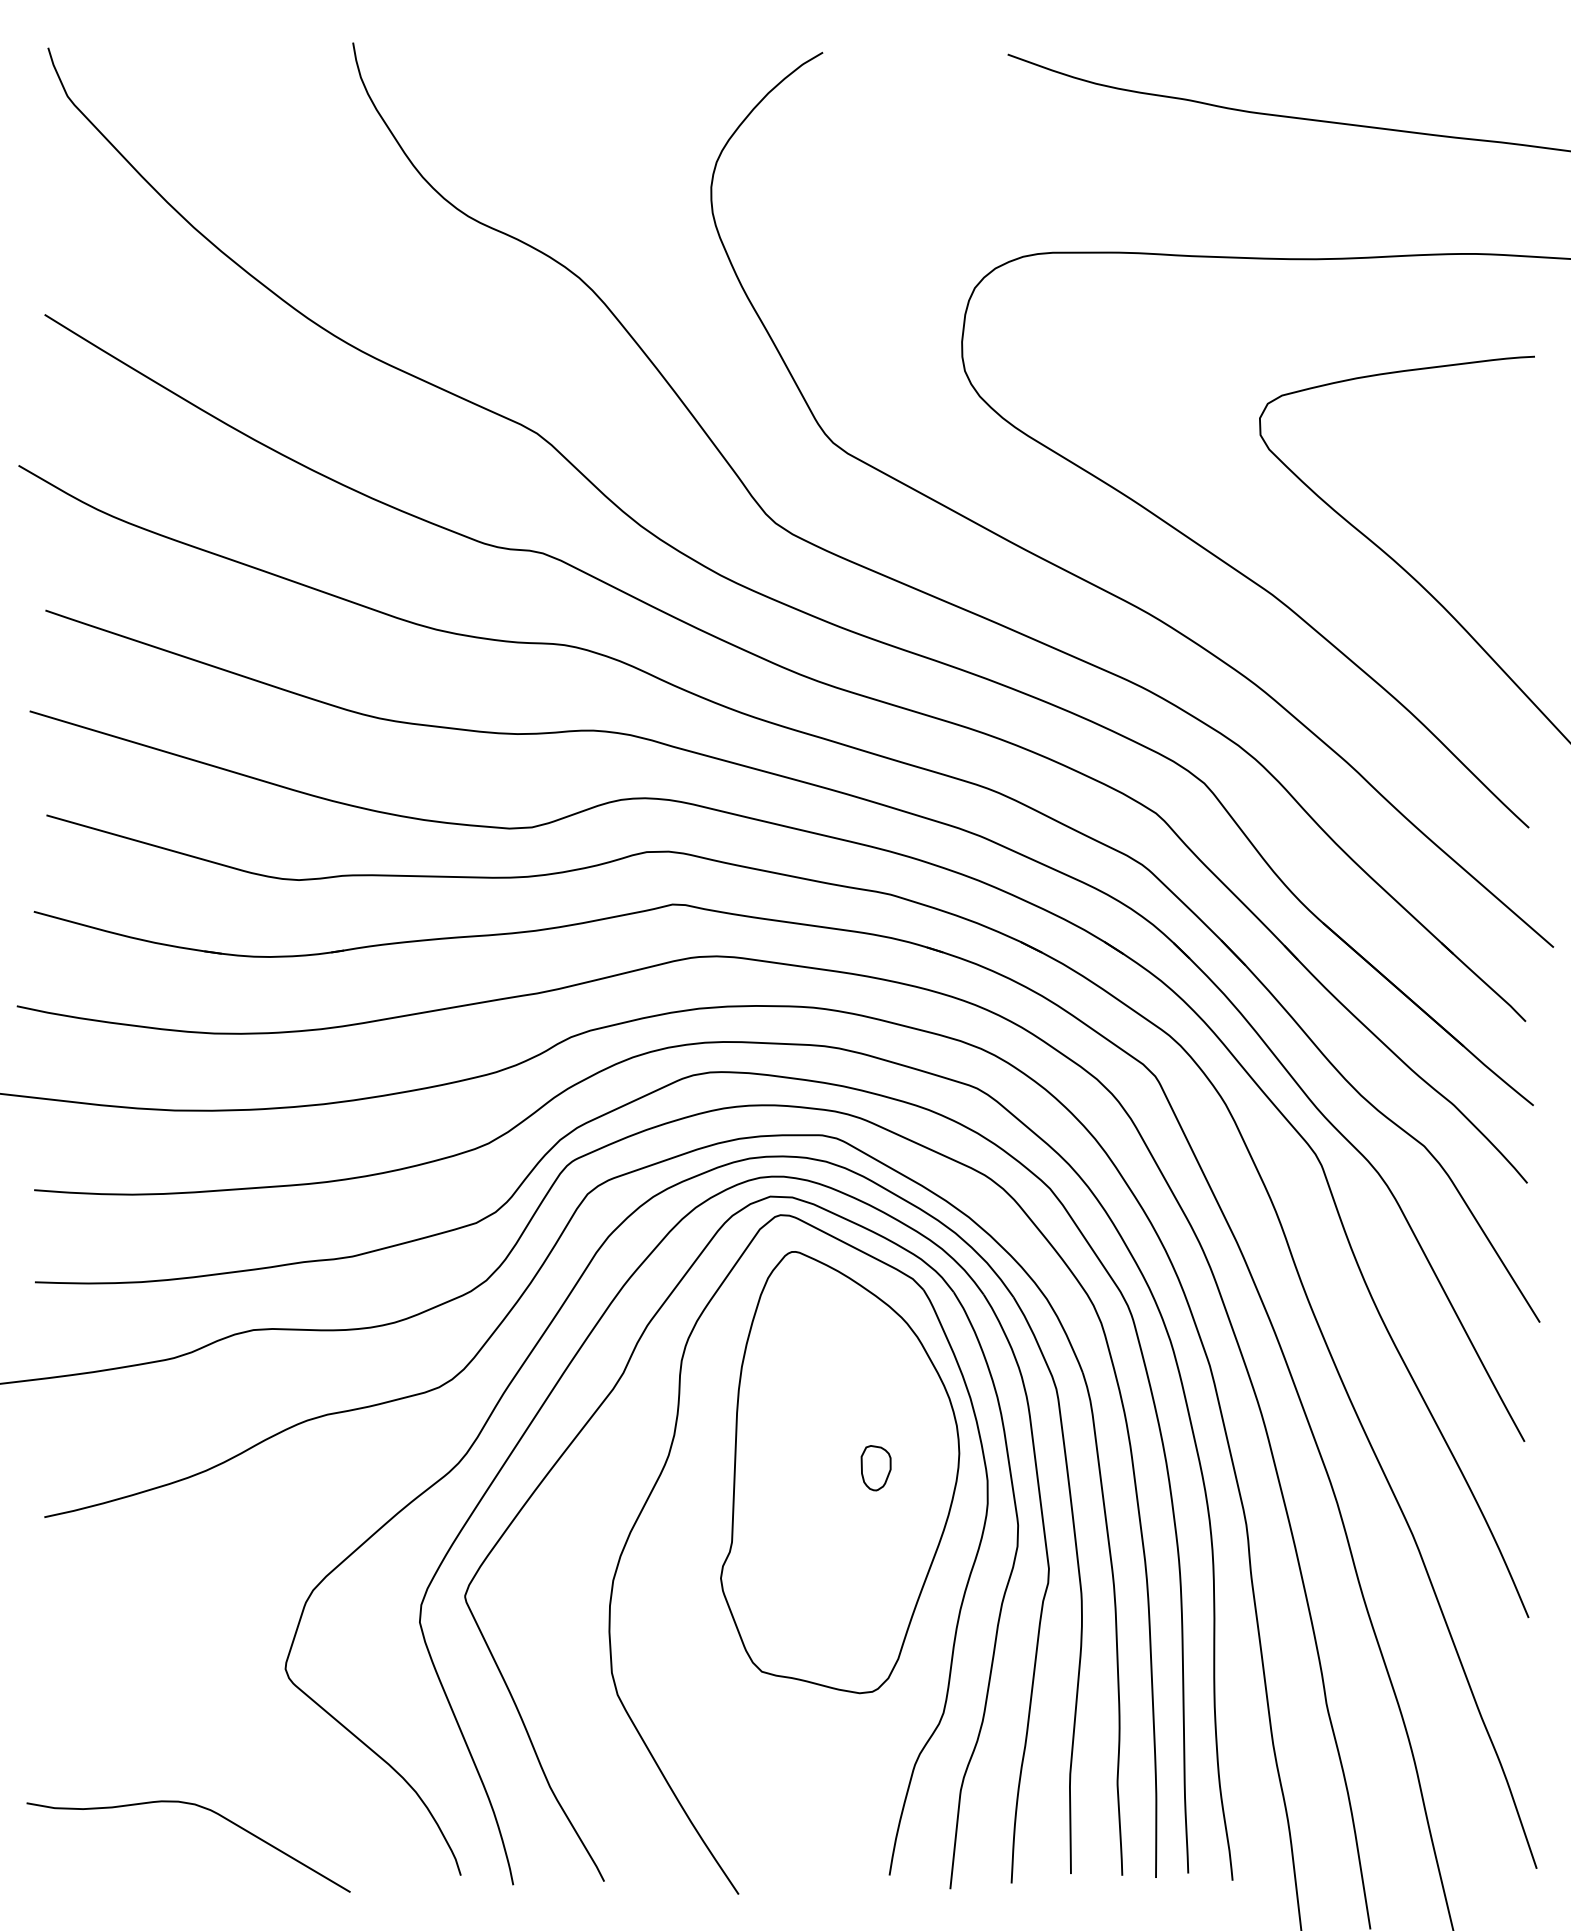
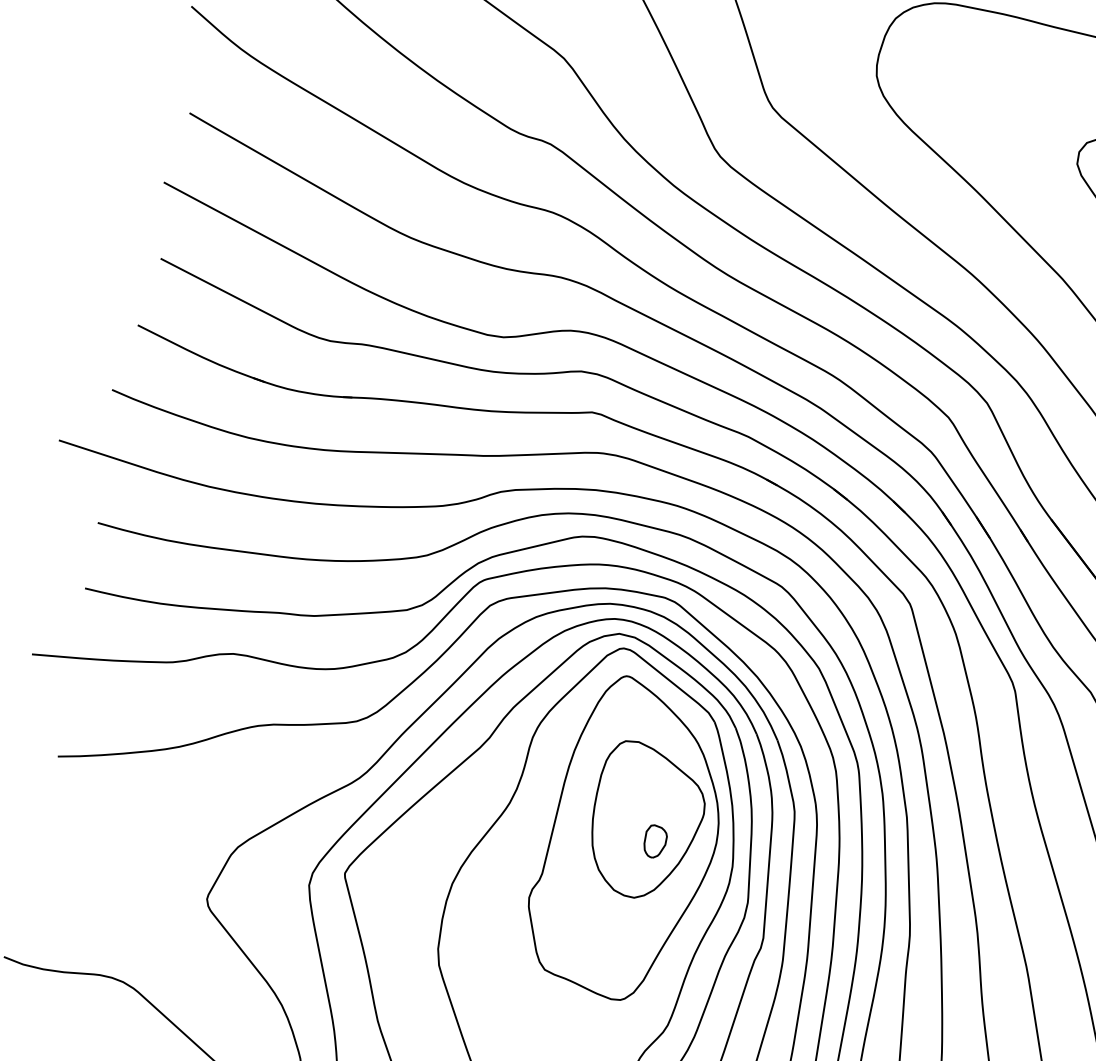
part: (859, 1443) -> (647, 821), added

